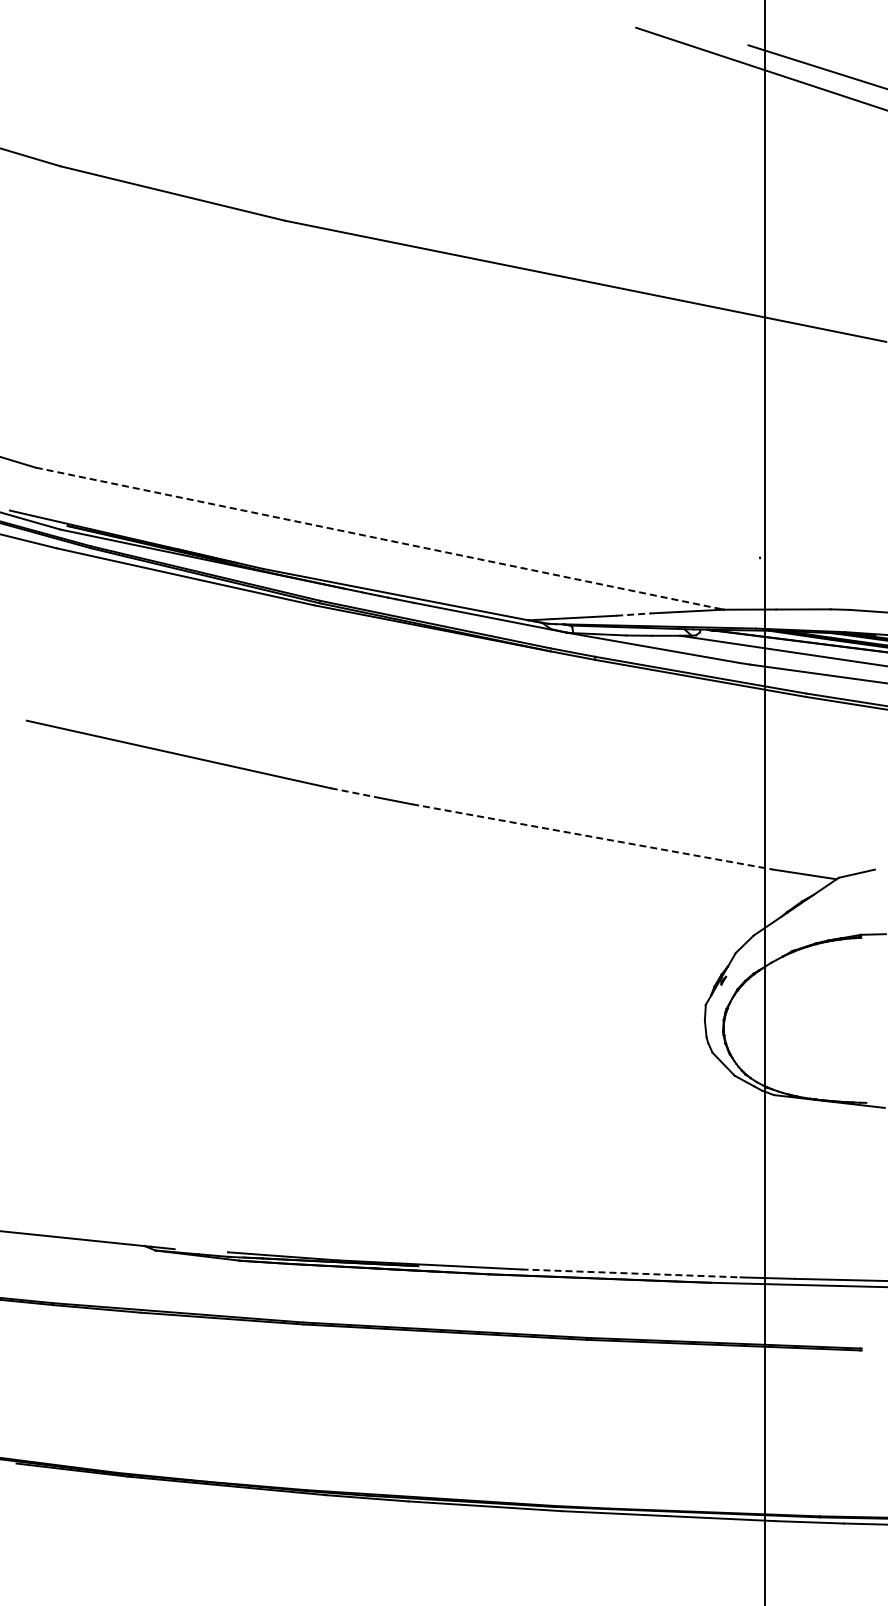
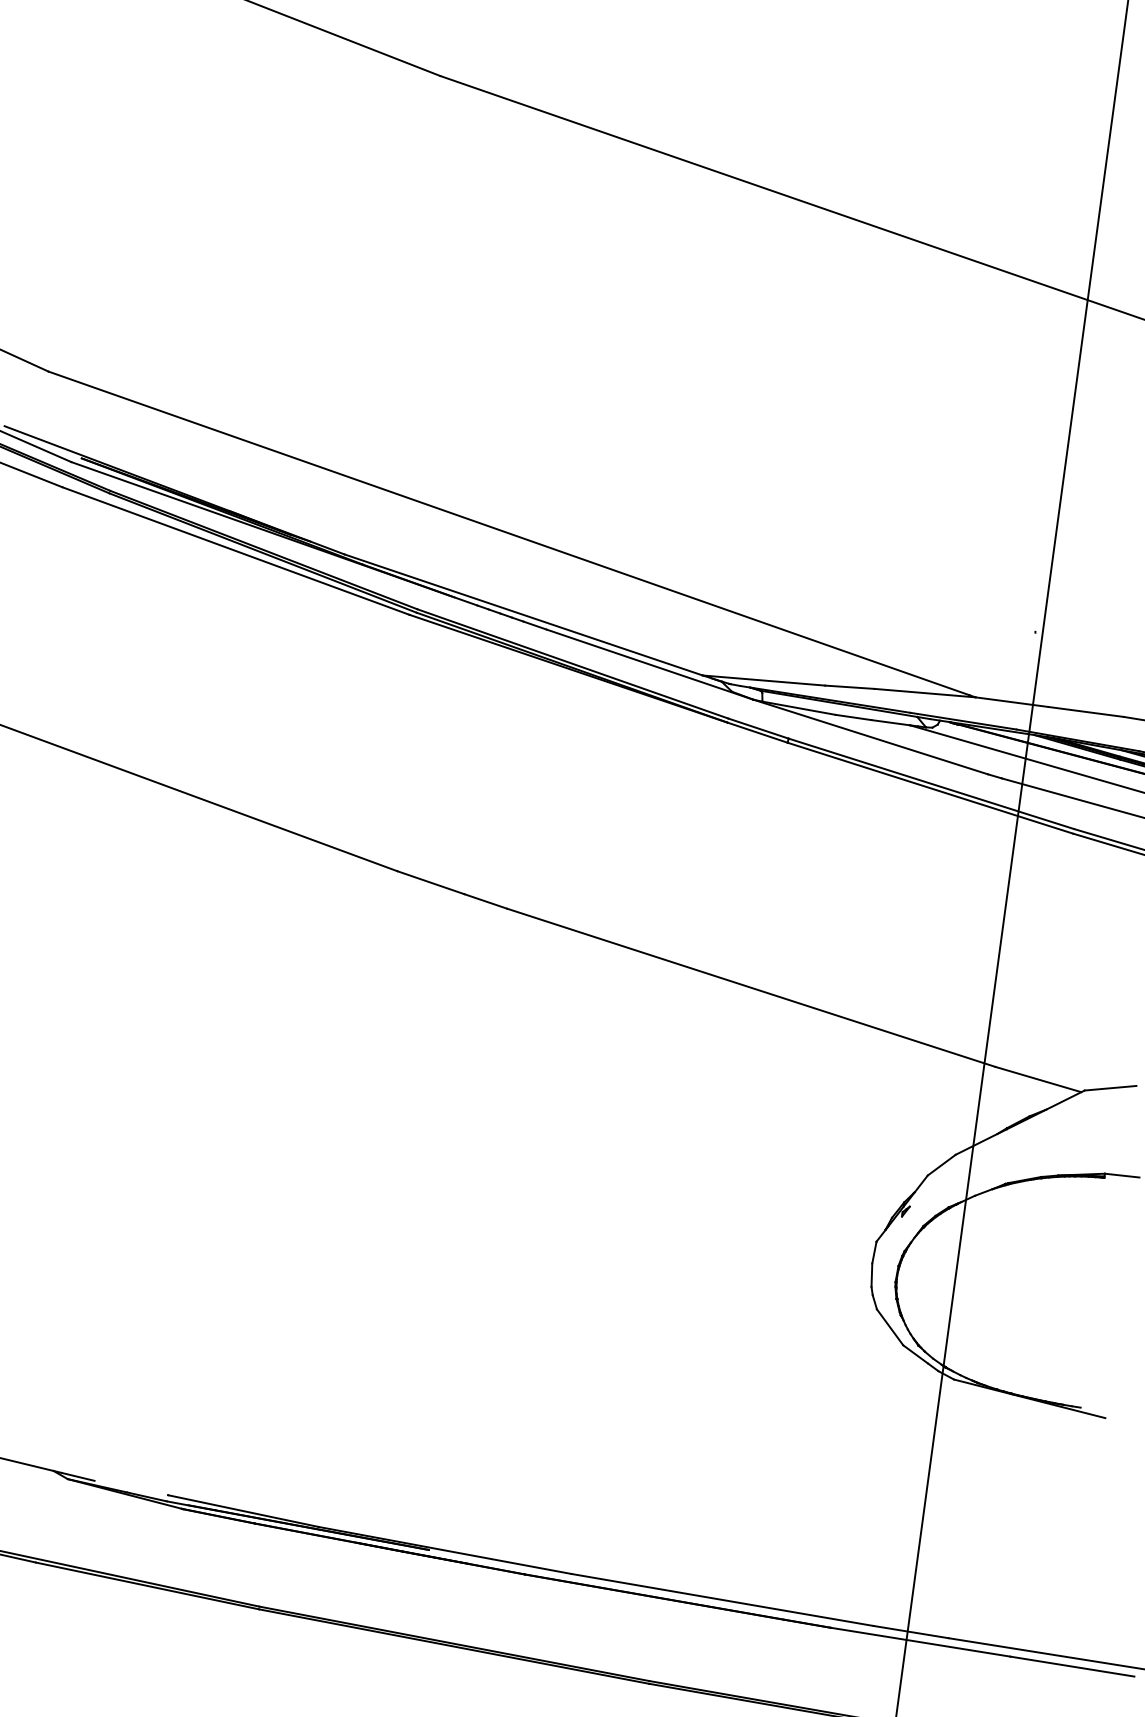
line: (377, 538) -> (508, 533), dashed -> solid
line: (633, 614) -> (849, 687), dashed -> solid
line: (356, 793) -> (431, 883), dashed -> solid
line: (592, 836) -> (751, 987), dashed -> solid
line: (631, 1273) -> (723, 1600), dashed -> solid

